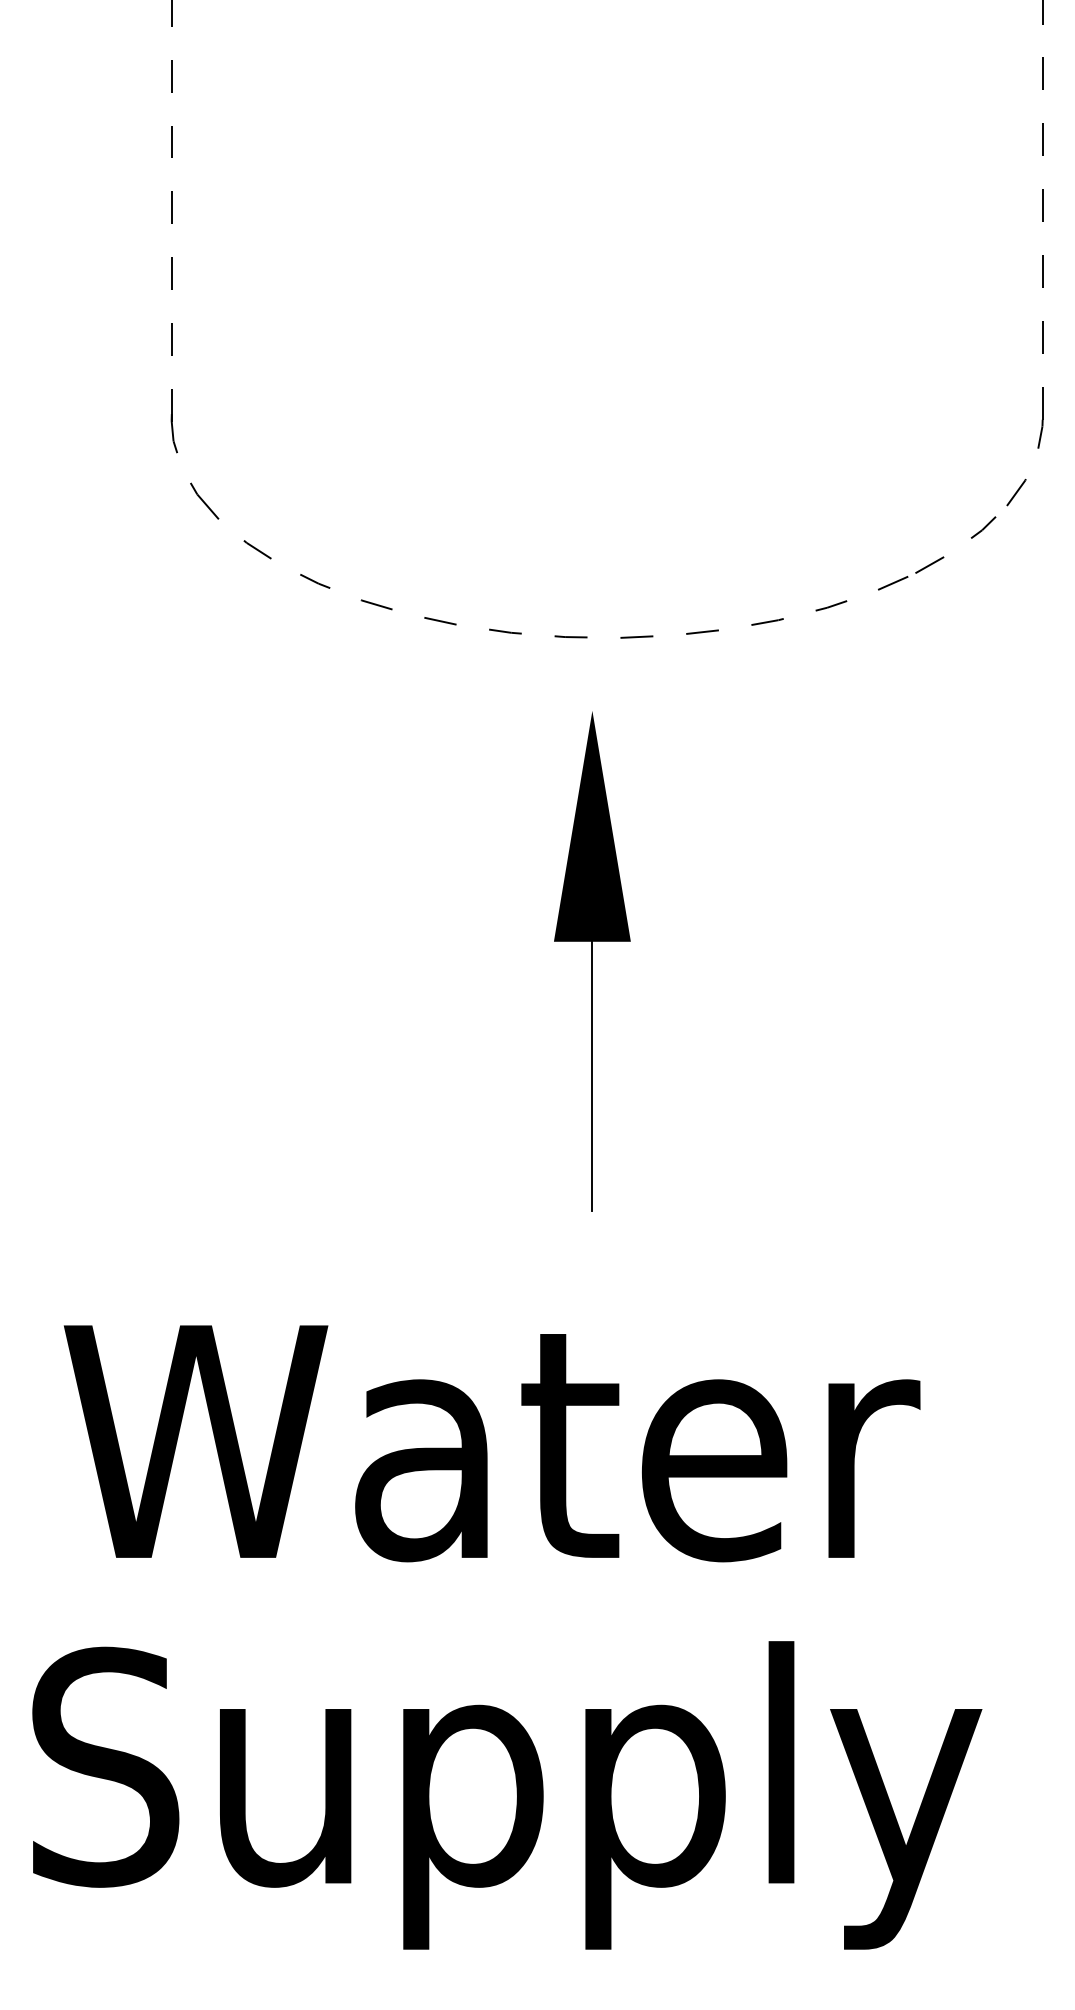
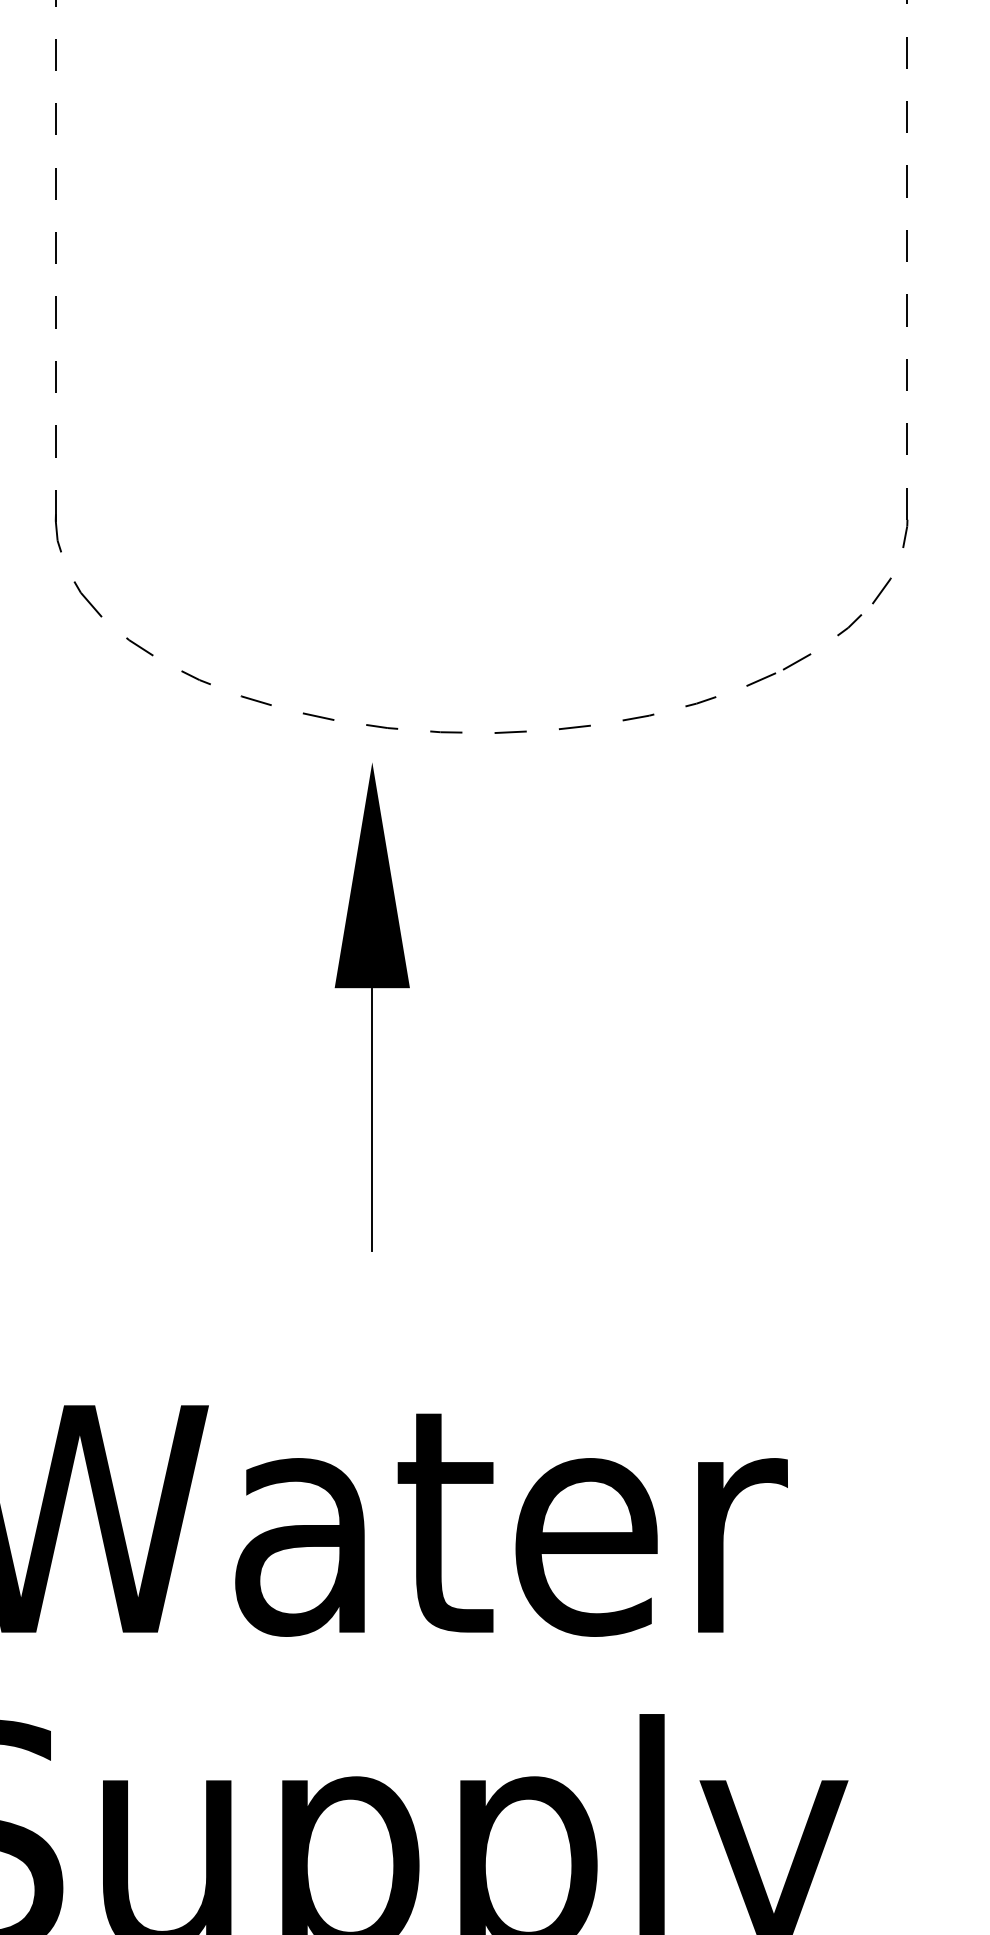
part: (592, 961) -> (372, 1007), moved

